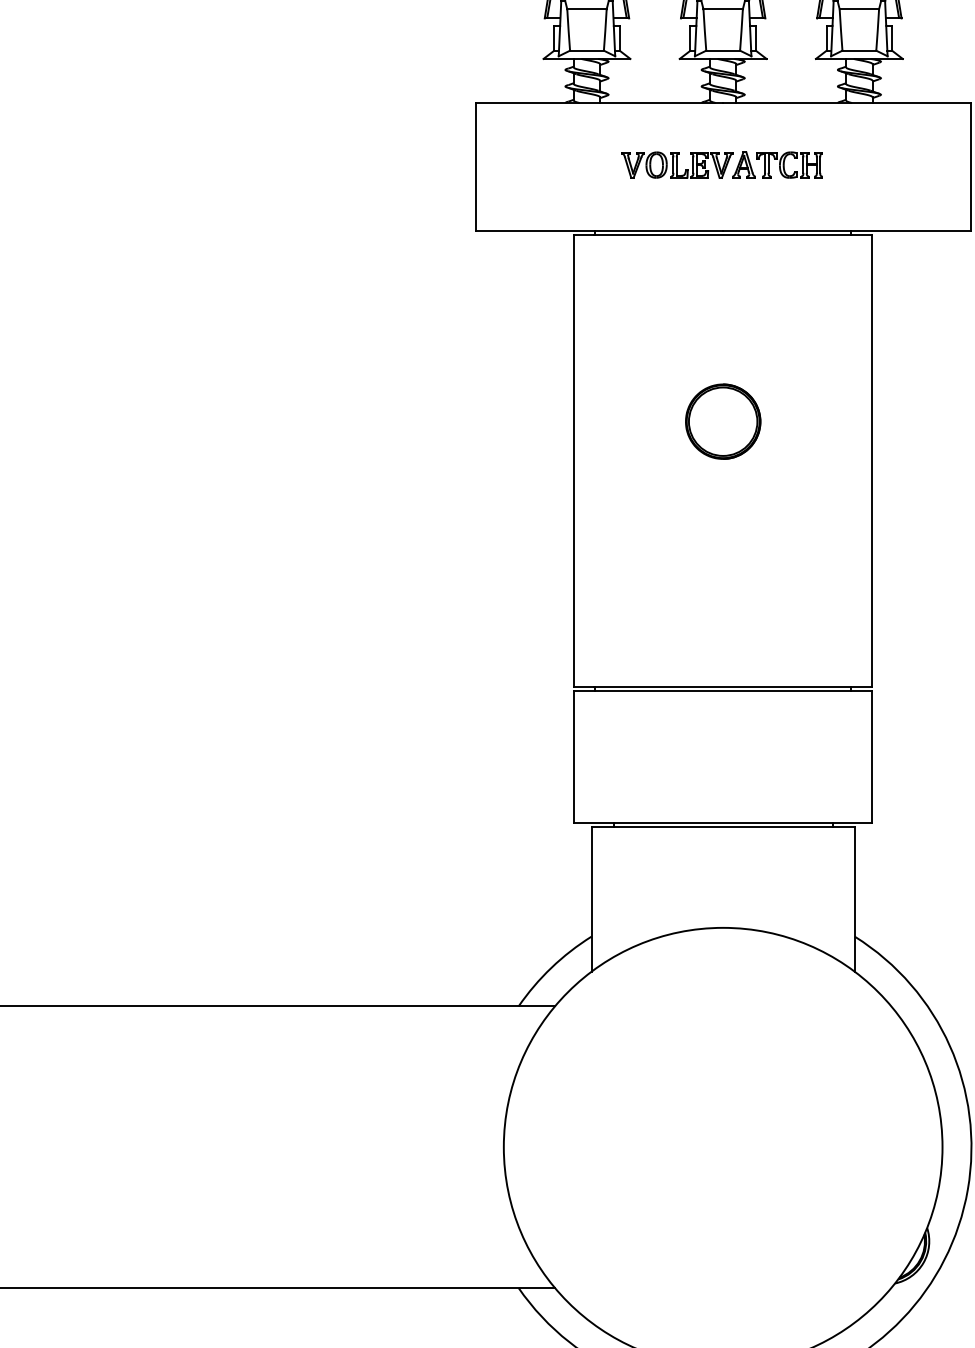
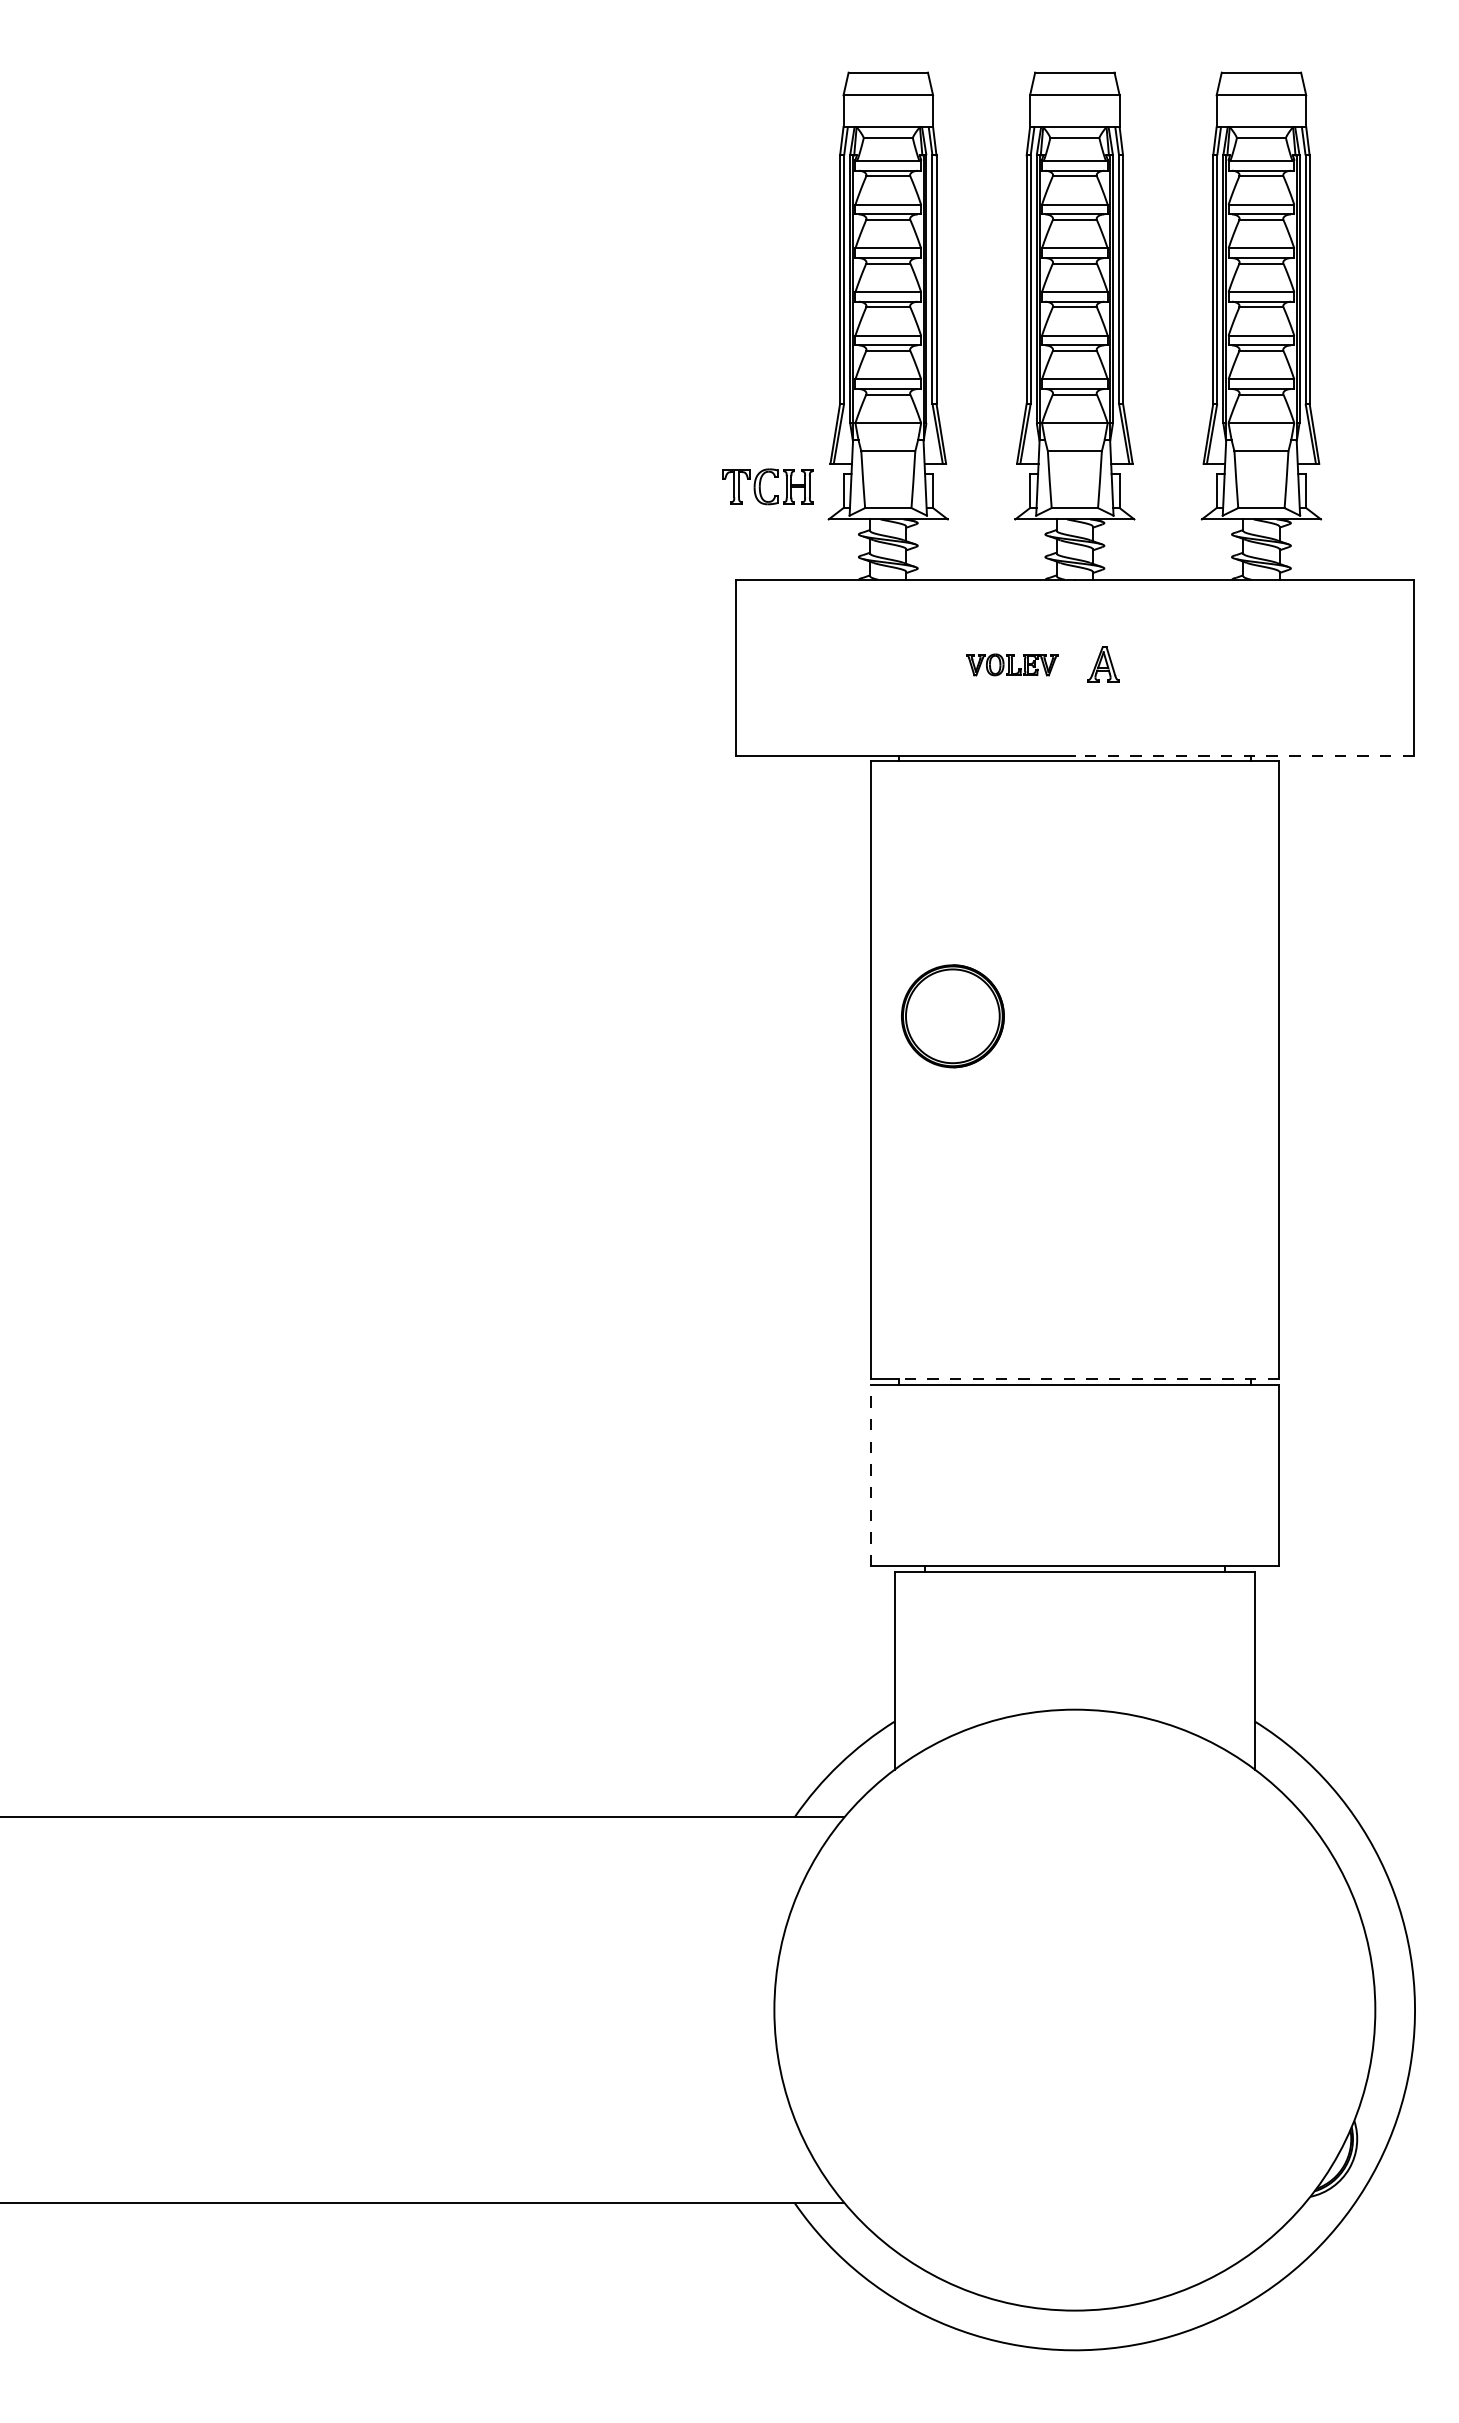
part: (677, 164) -> (1012, 664), size x0.6
part: (784, 164) -> (760, 486), moved
line: (847, 231) -> (1244, 755), solid -> dashed
part: (722, 421) -> (952, 1016), moved
line: (733, 686) -> (1088, 1379), solid -> dashed
line: (573, 756) -> (870, 1475), solid -> dashed

